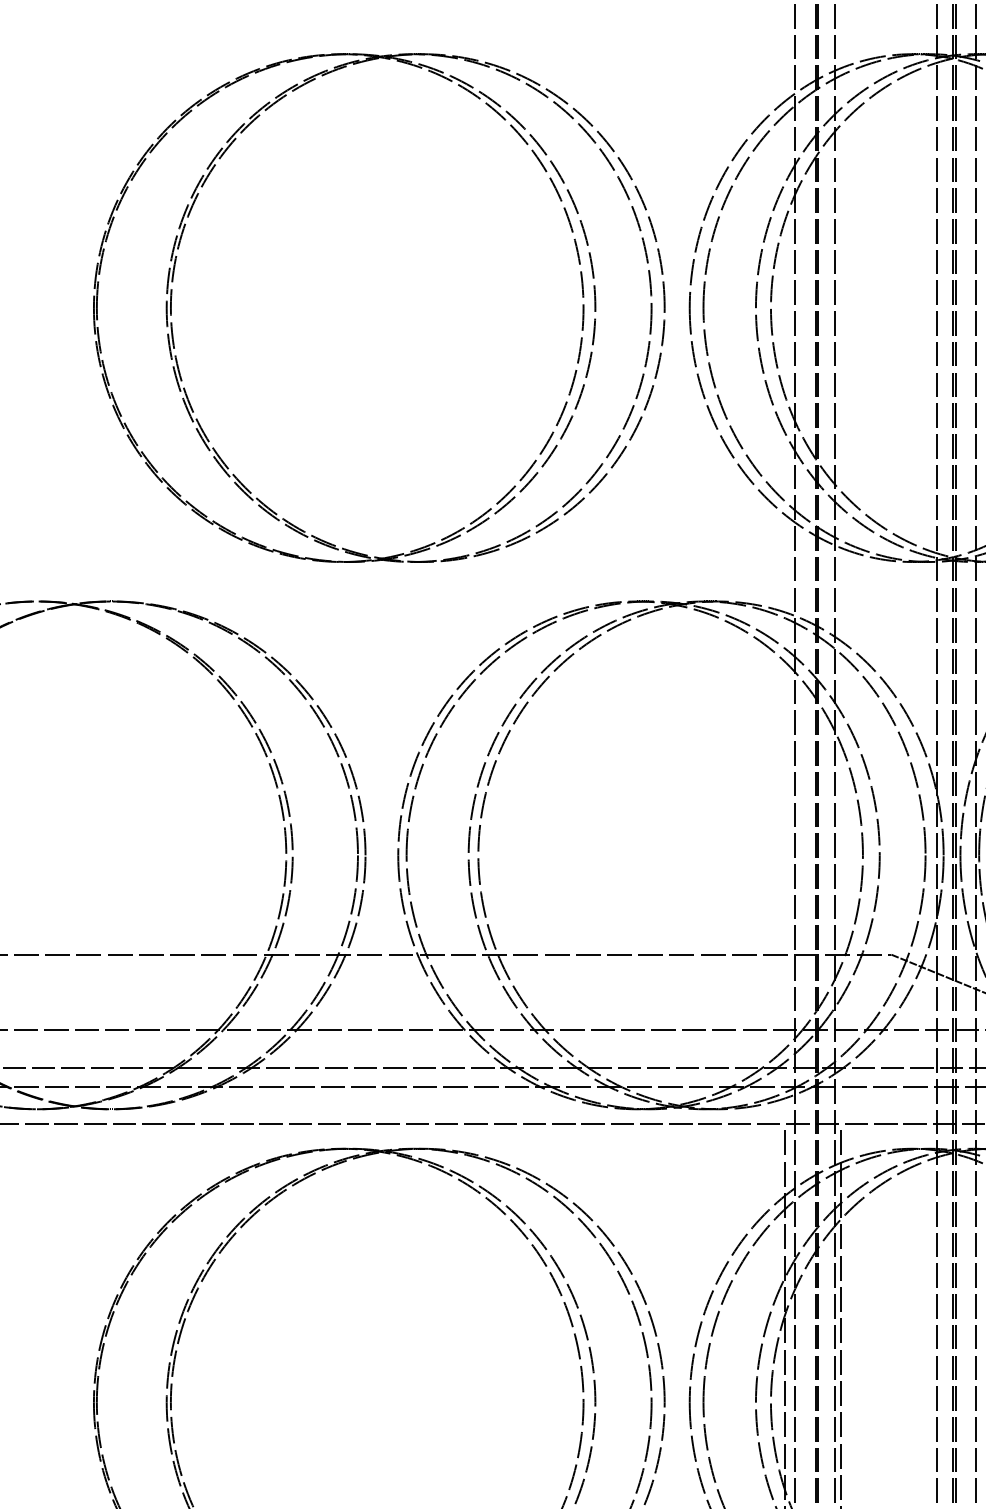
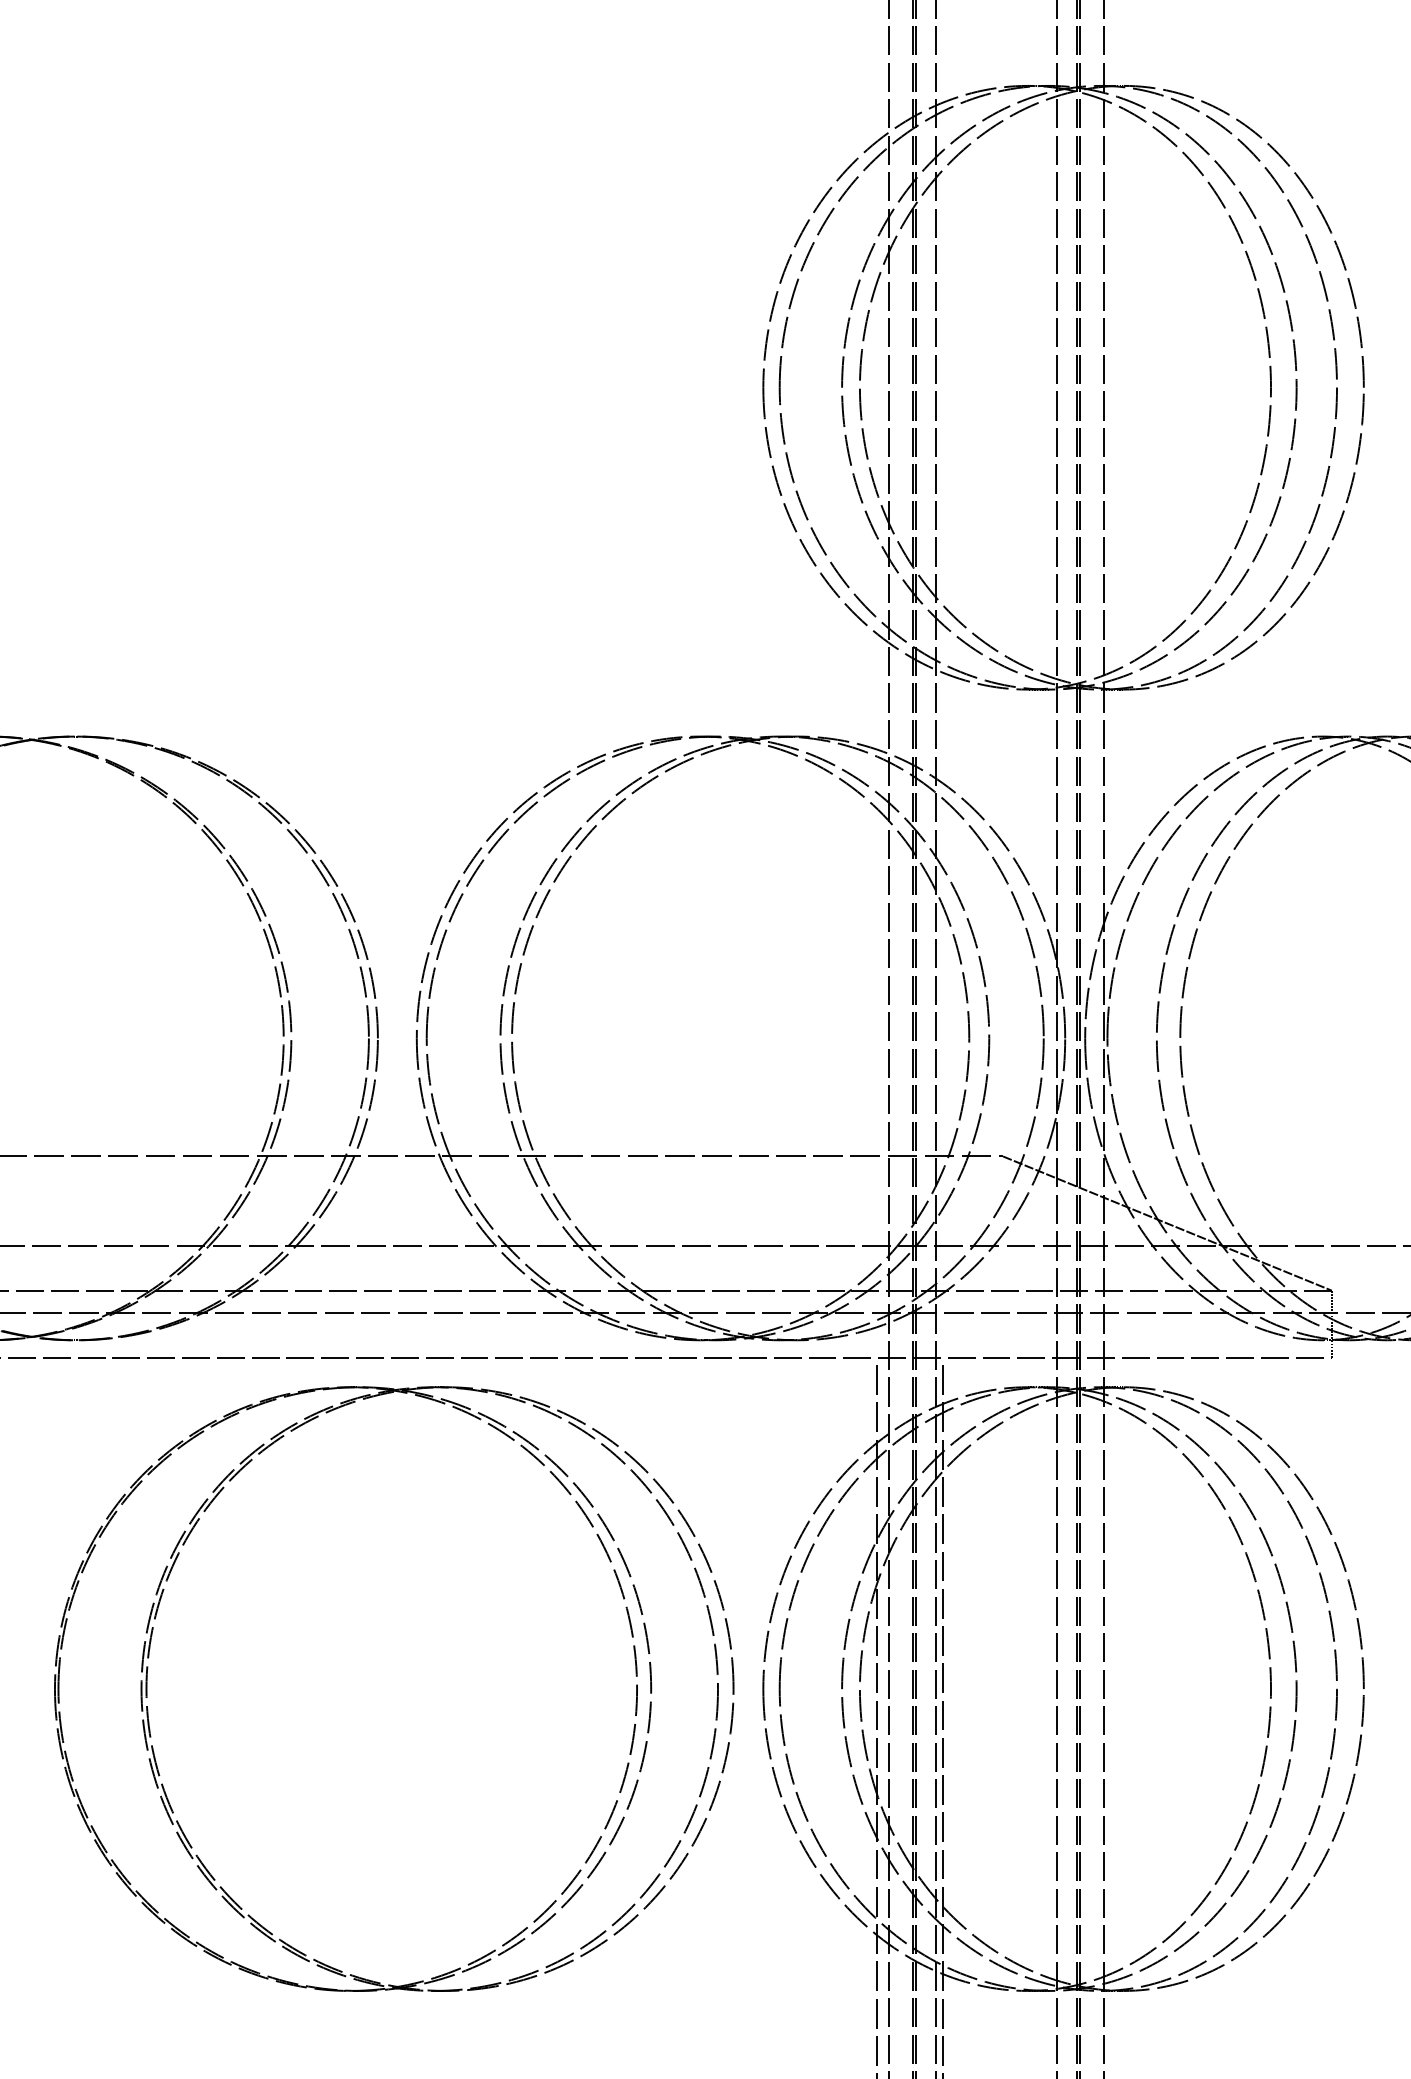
part: (582, 296) -> (635, 374), removed

